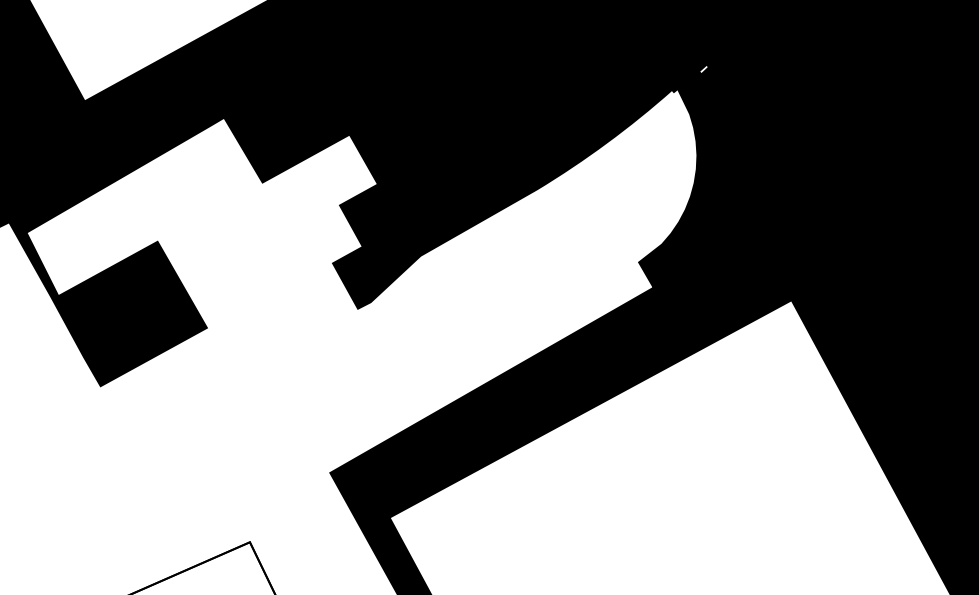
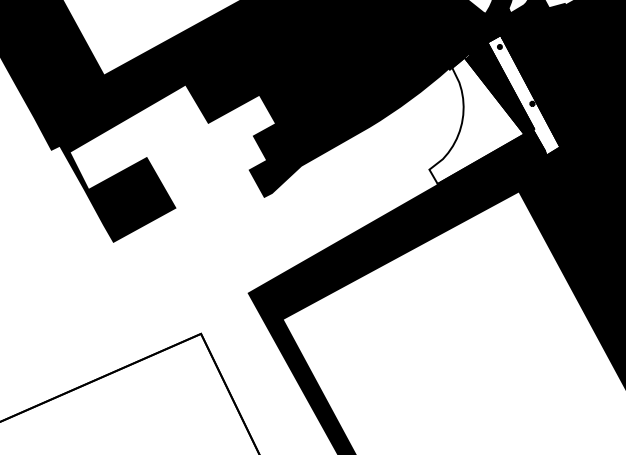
fill: (799, 136) -> (523, 95), removed
fill: (719, 178) -> (476, 120), removed

